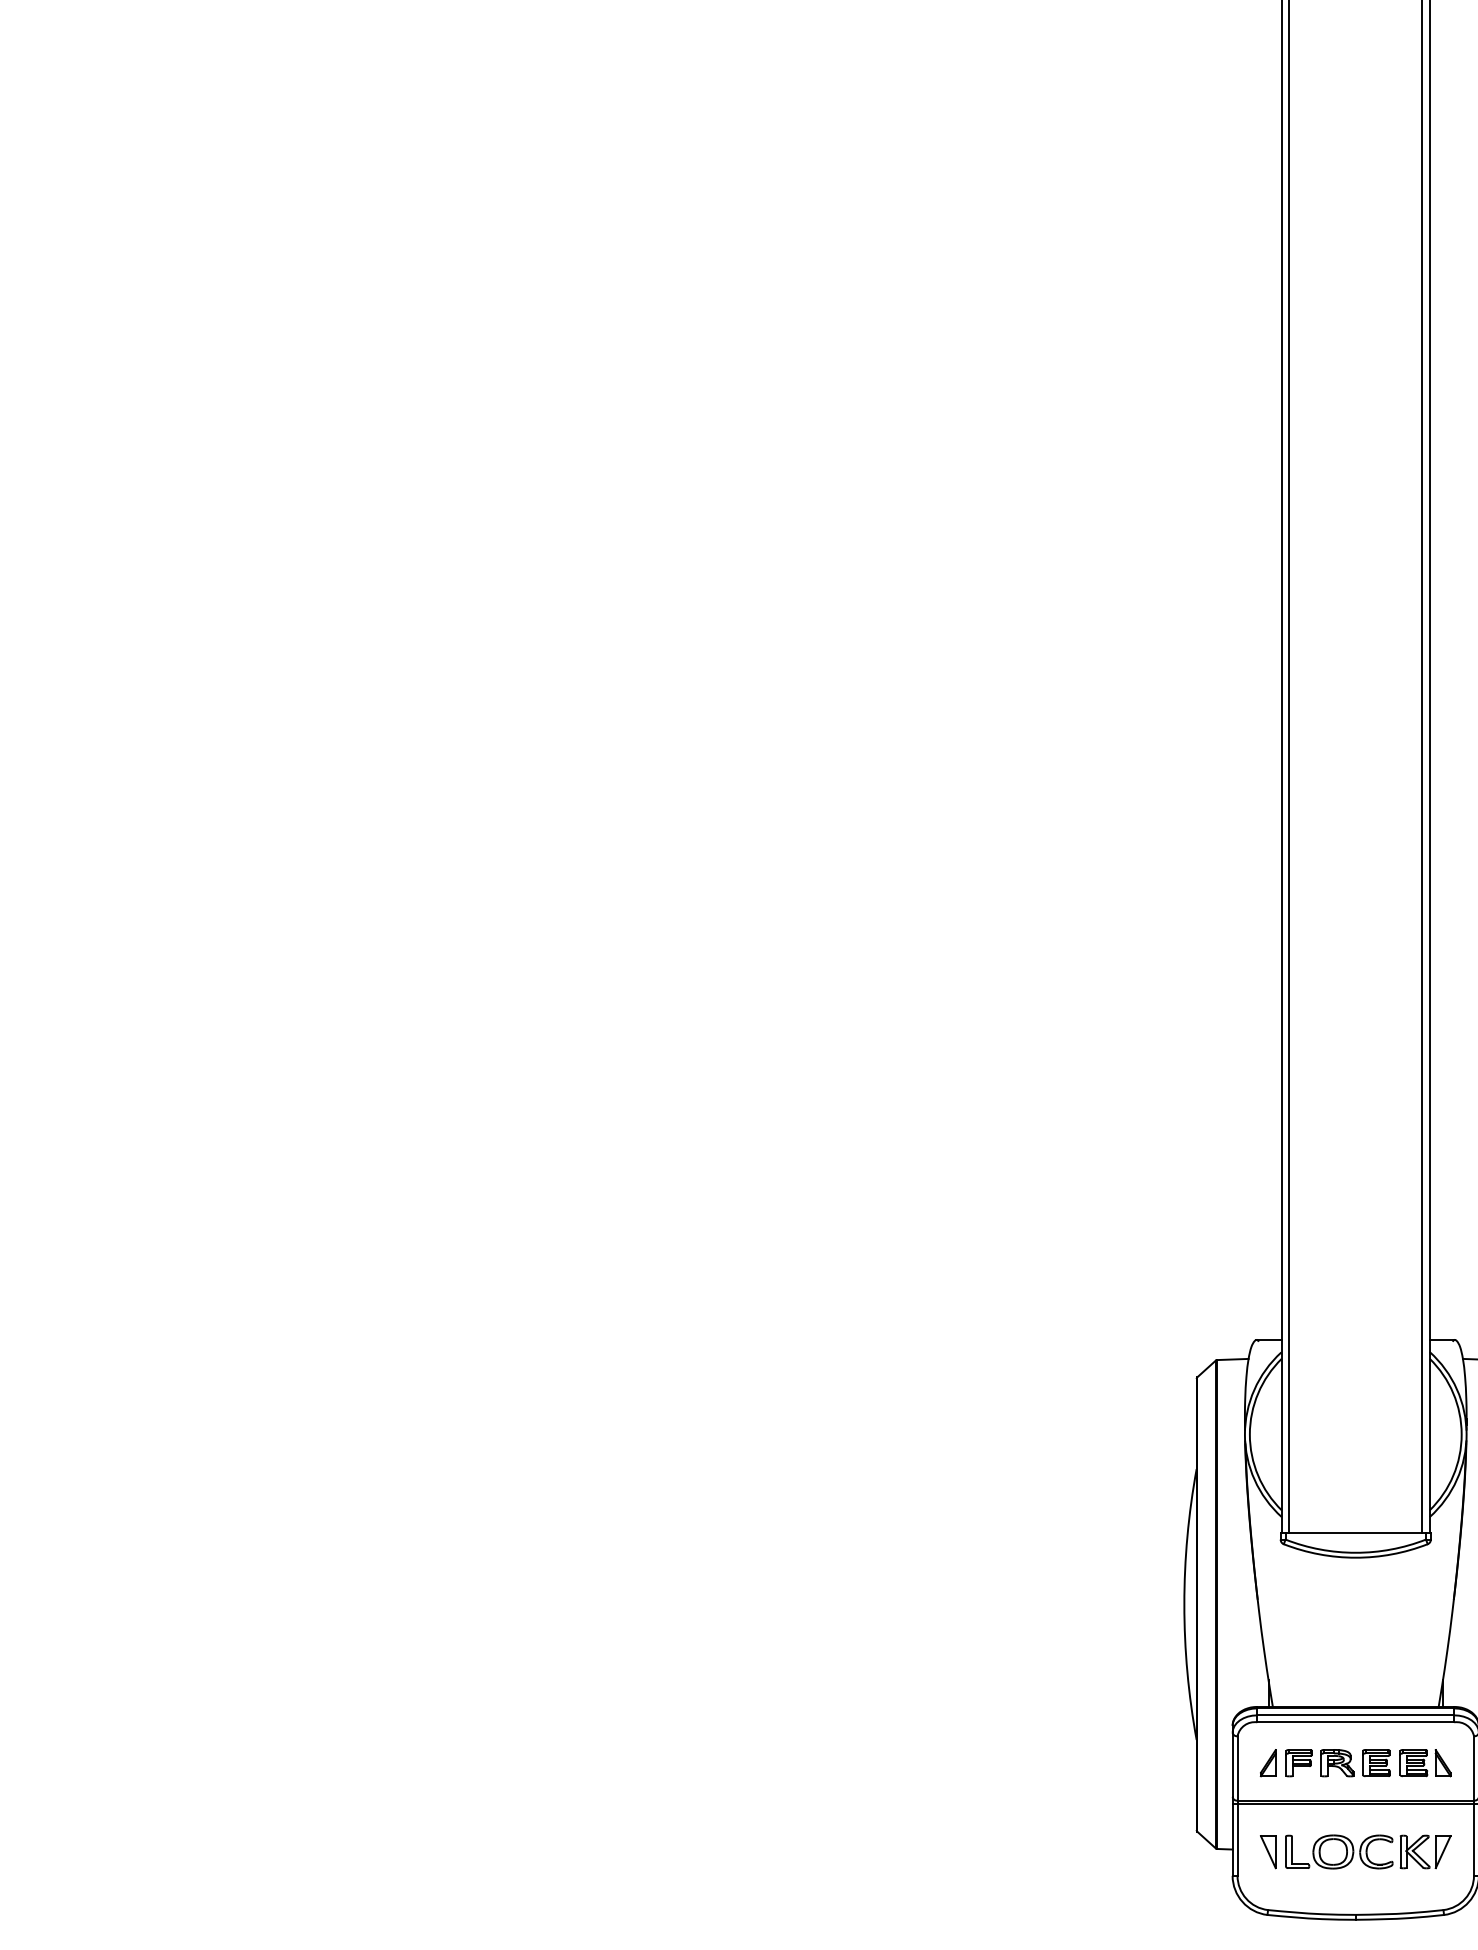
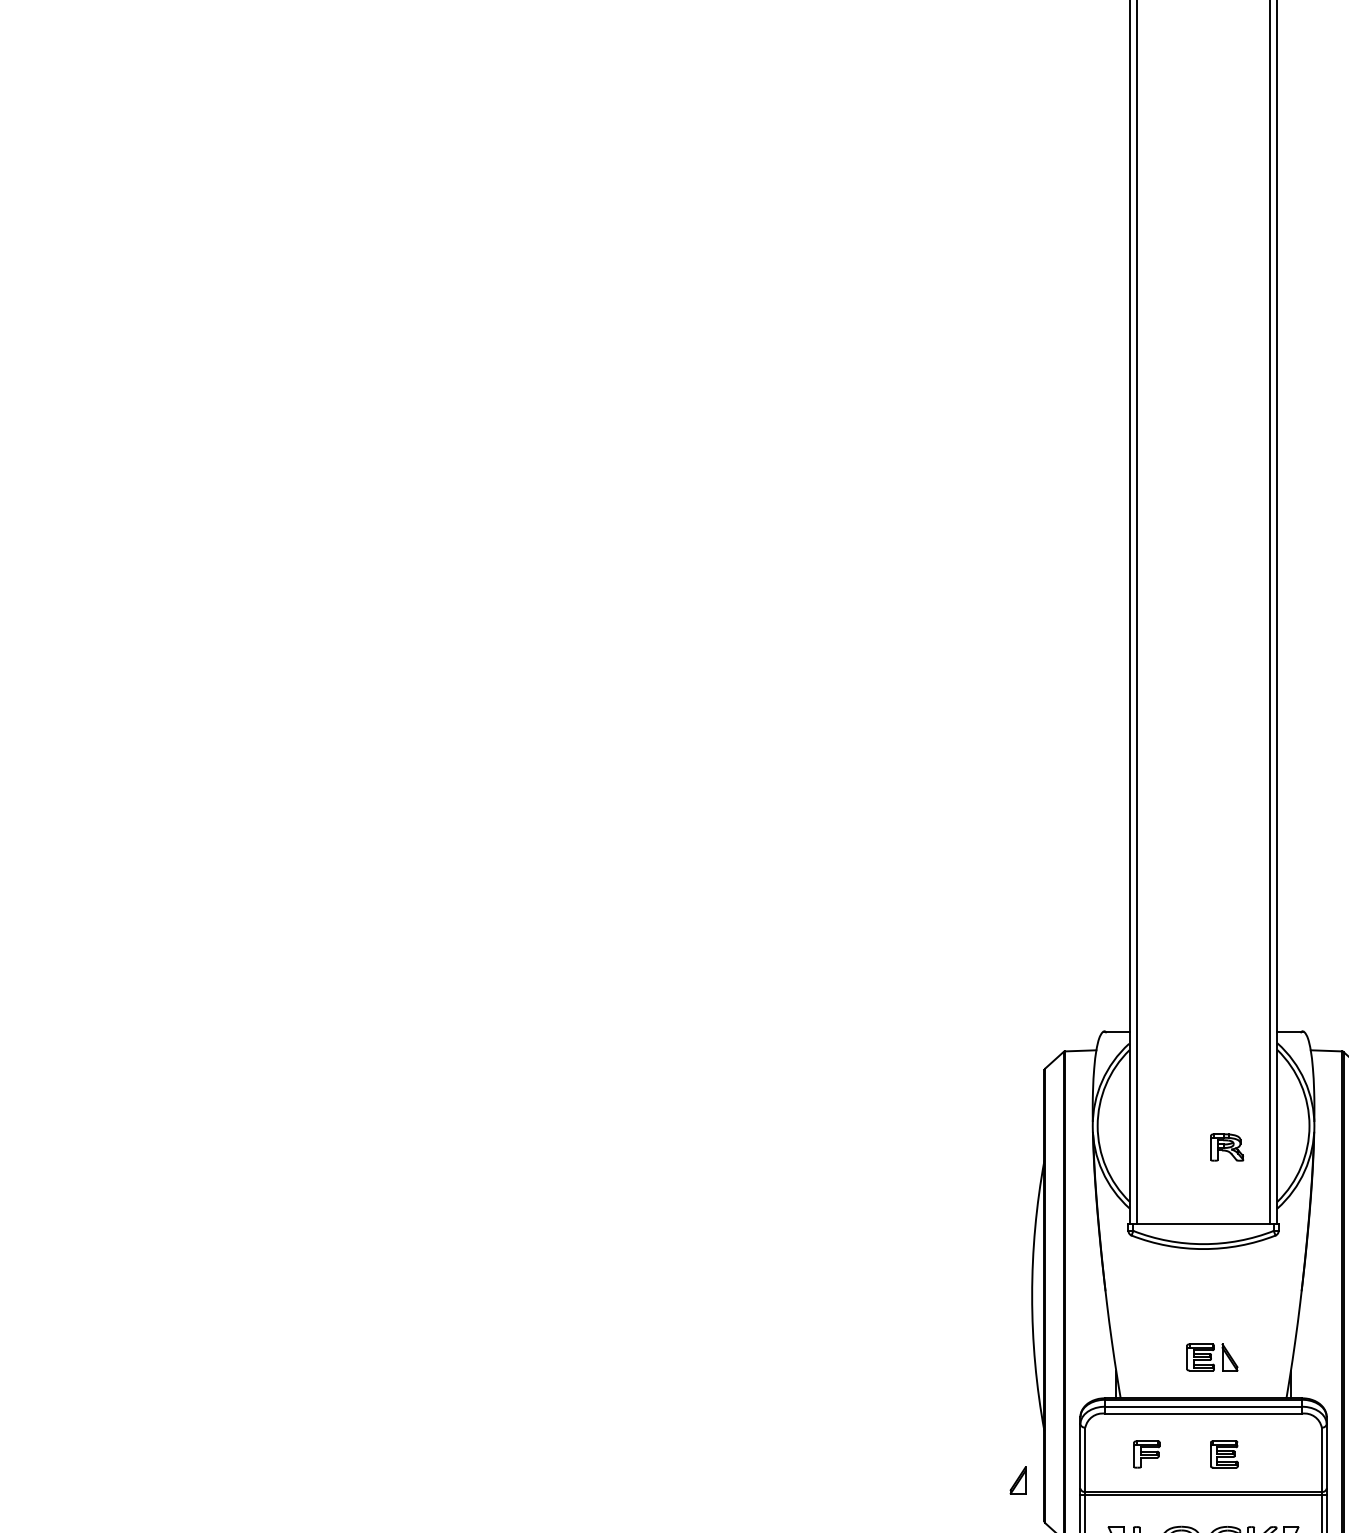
part: (1267, 1763) -> (1017, 1480), moved
part: (1337, 1763) -> (1227, 1147), moved
part: (1425, 1763) -> (1212, 1357), moved

